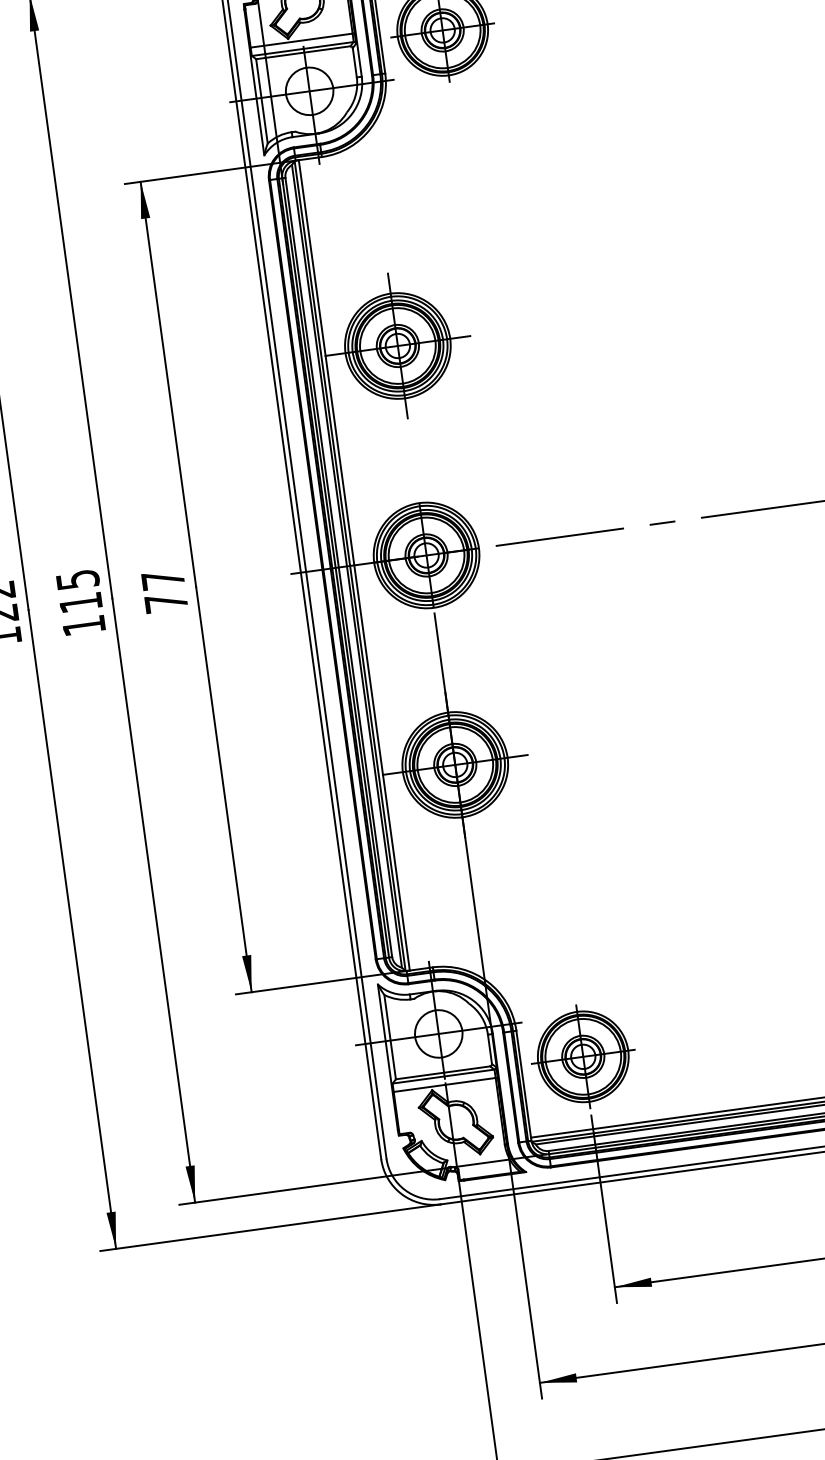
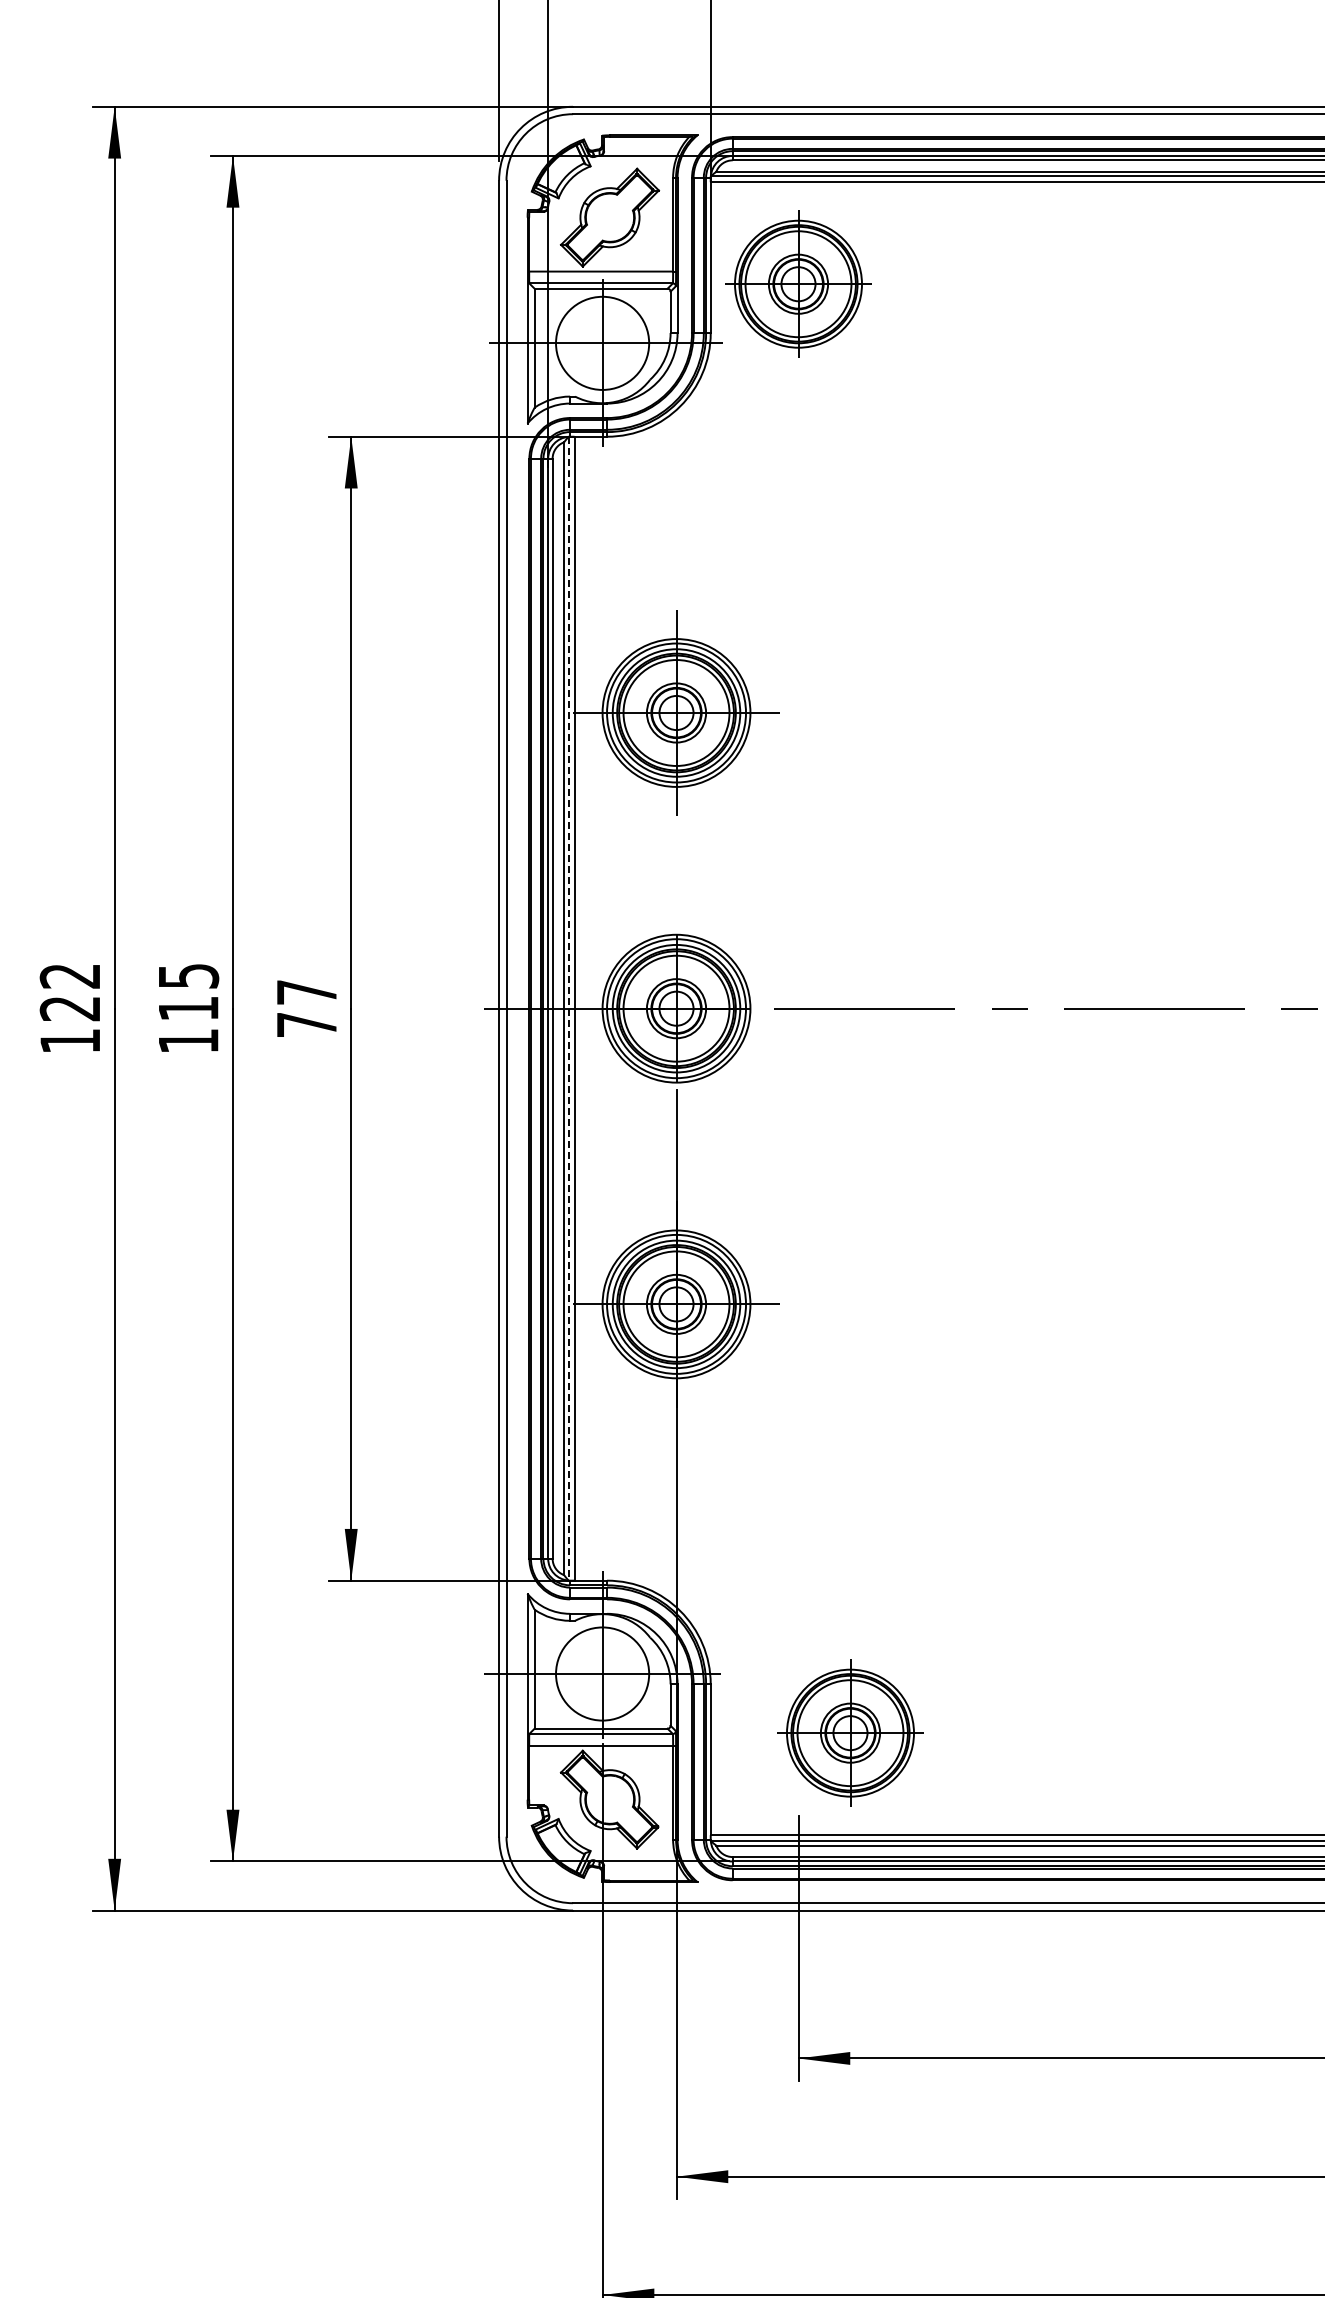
circle: (309, 91) -> (602, 343), size x1.4
line: (350, 565) -> (568, 1008), solid -> dashed
circle: (438, 1033) -> (602, 1673), size x1.4
part: (583, 1056) -> (850, 1732), moved

